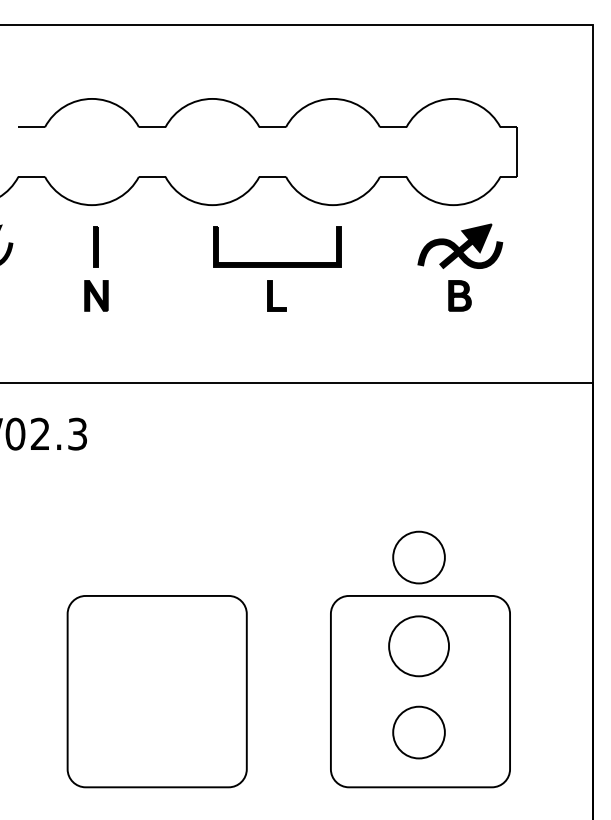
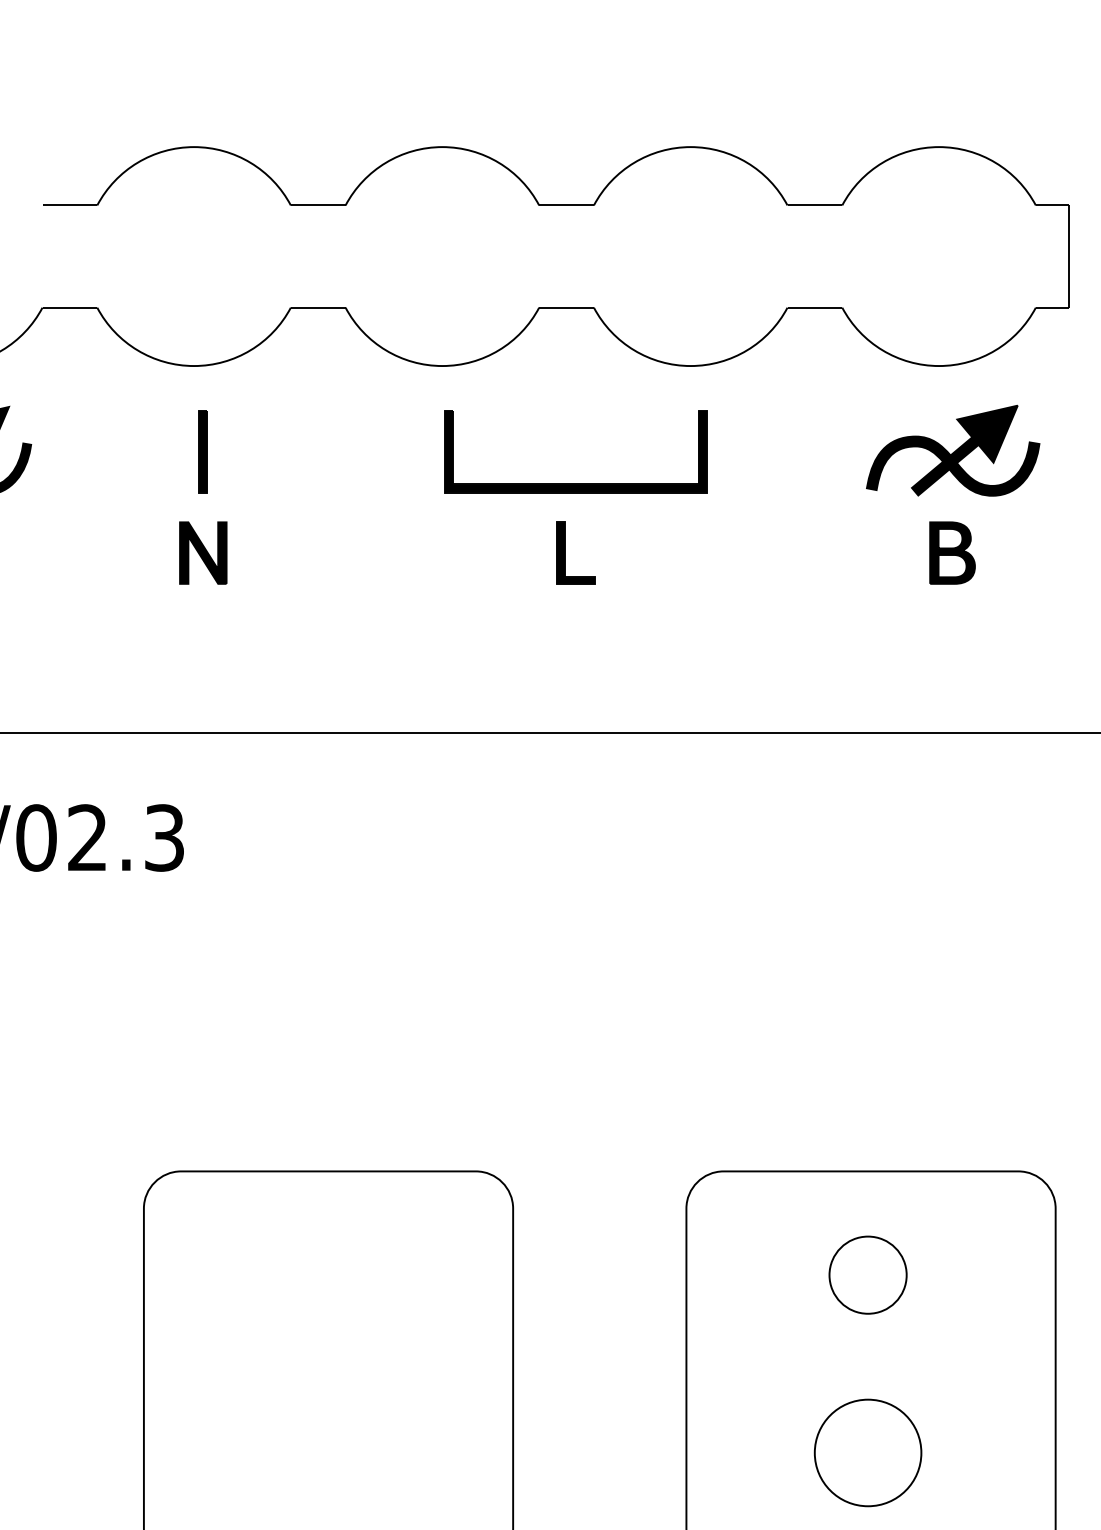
circle: (418, 557) -> (866, 1092), removed
circle: (418, 646) -> (866, 1275), size x0.62

